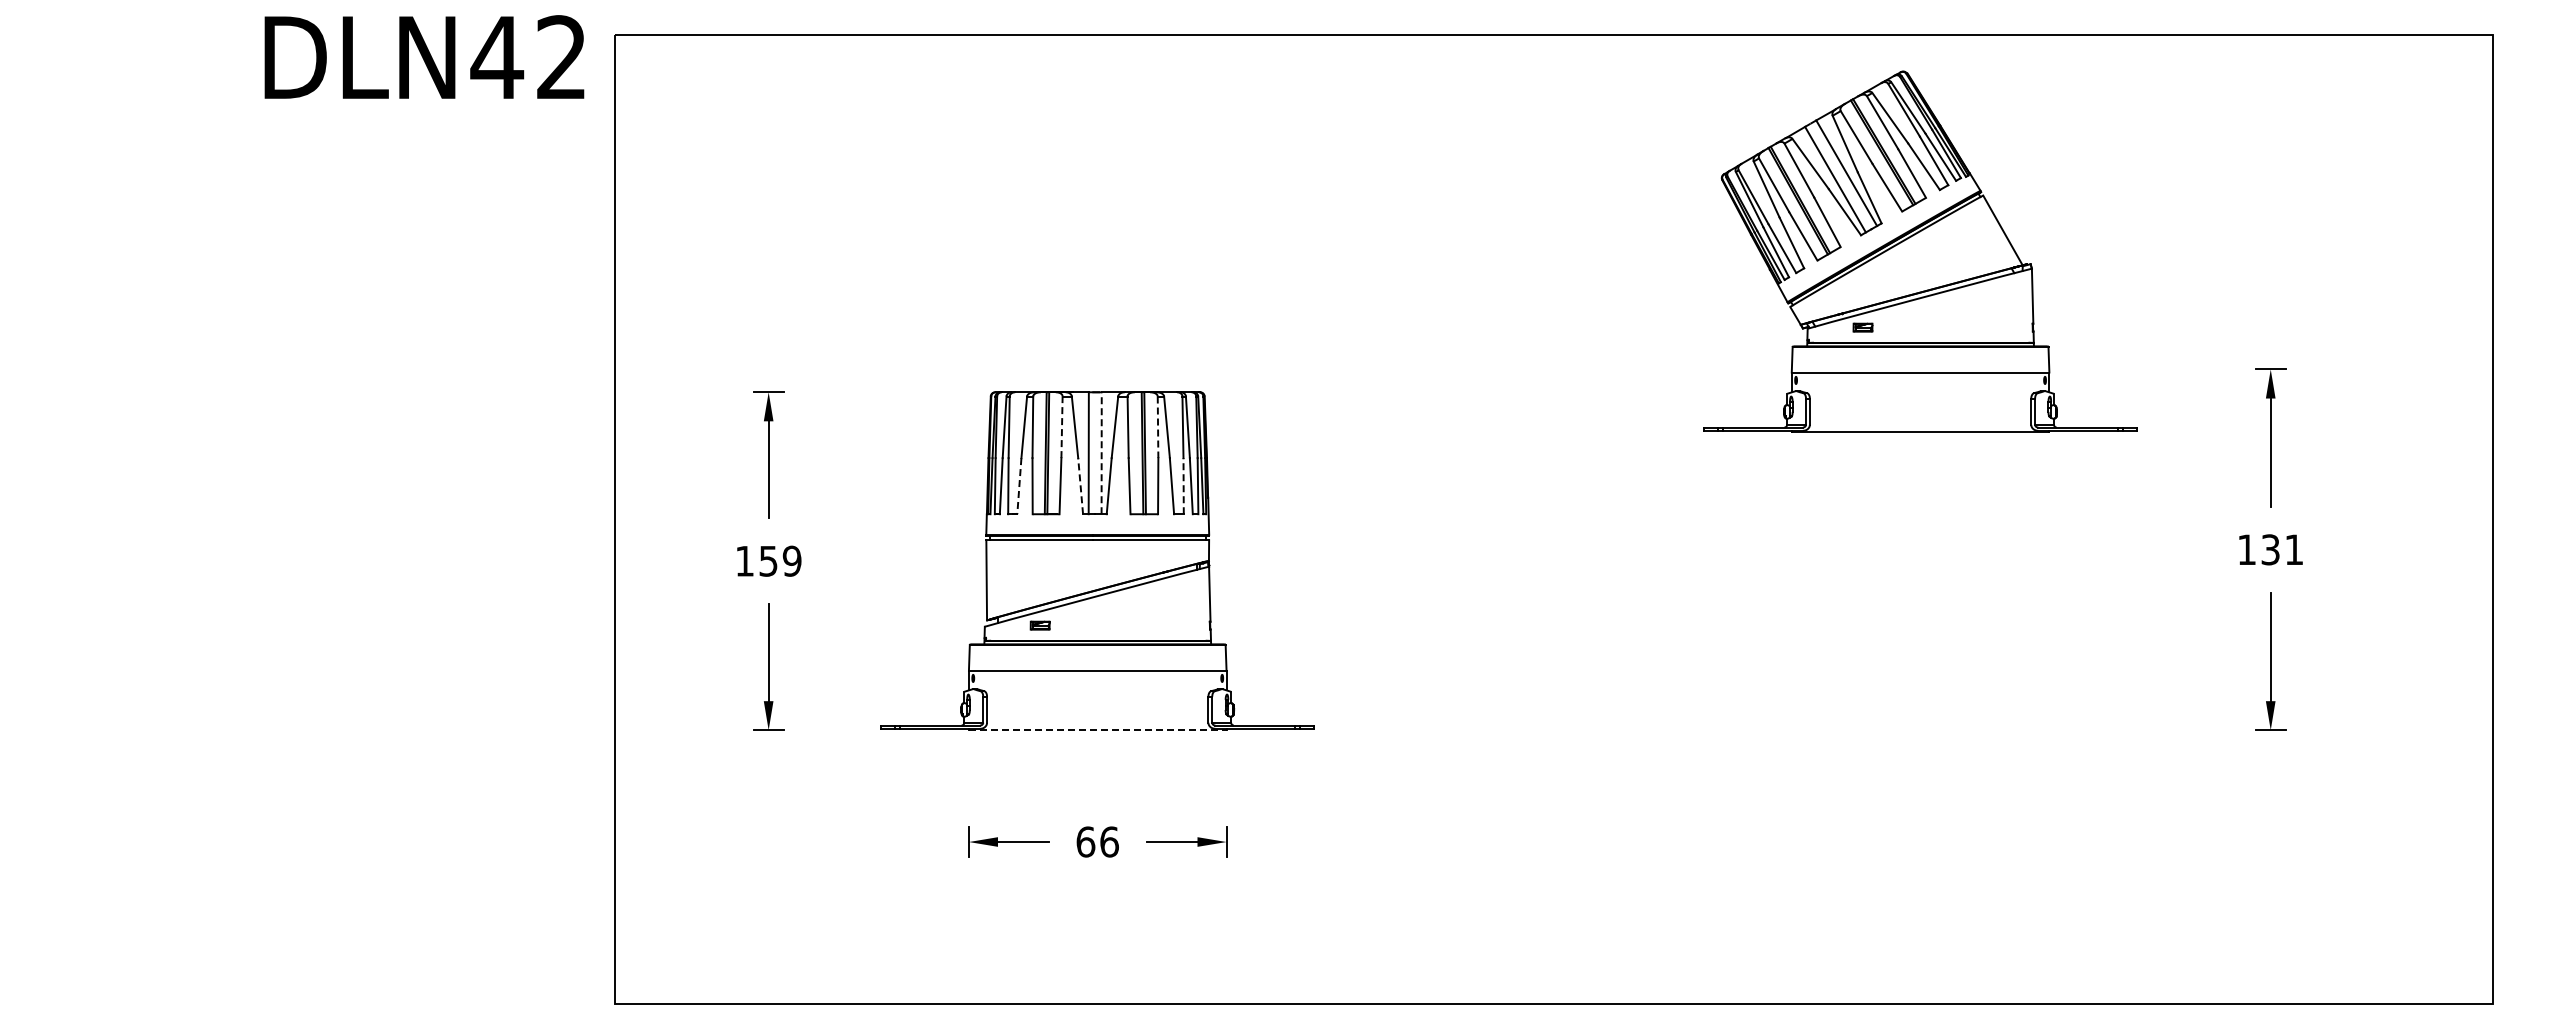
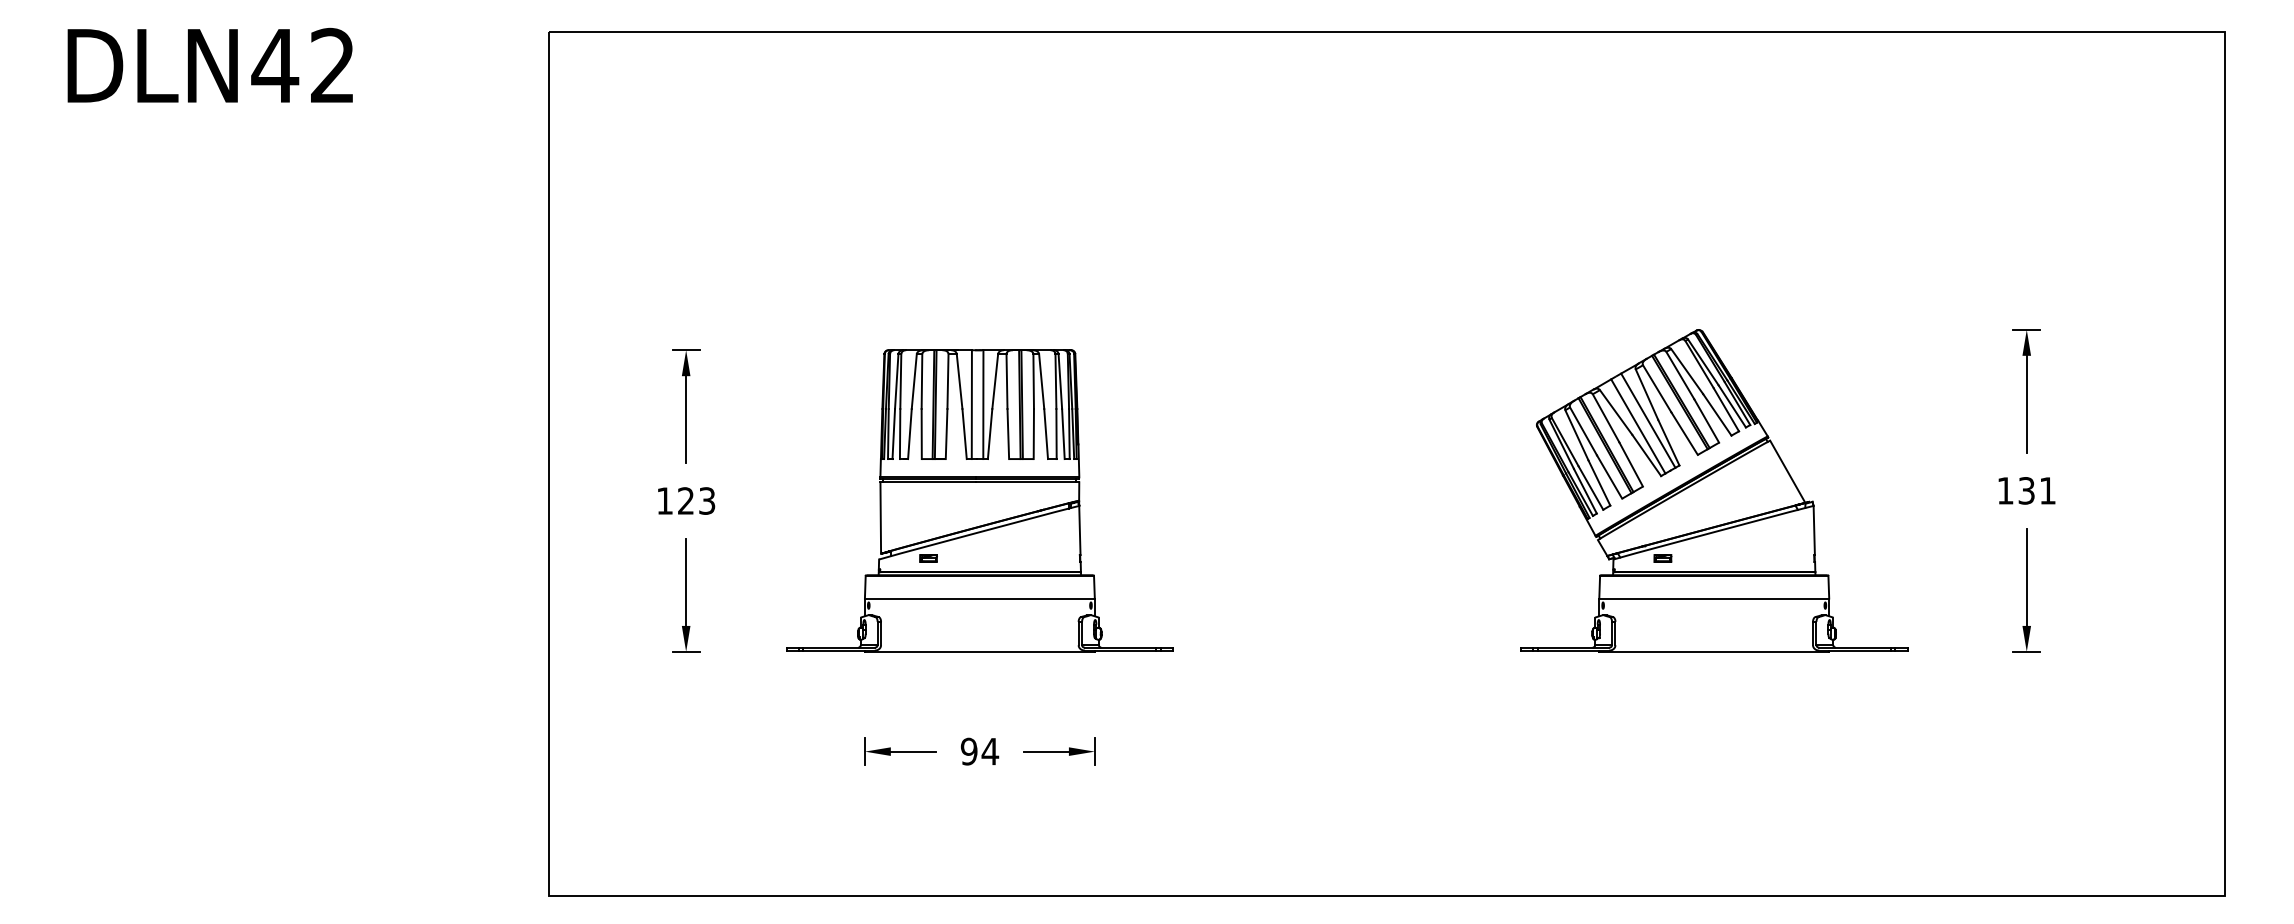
text: (424, 56) -> (210, 64), moved
part: (1920, 251) -> (1714, 490), moved
line: (1062, 427) -> (948, 381), dashed -> solid
line: (1158, 427) -> (1034, 381), dashed -> solid
line: (1101, 453) -> (983, 404), dashed -> solid
line: (1080, 485) -> (964, 433), dashed -> solid
line: (1183, 485) -> (1056, 433), dashed -> solid
line: (1019, 486) -> (910, 434), dashed -> solid
text: (780, 560) -> (696, 500), 159 -> 123
line: (1097, 730) -> (979, 652), dashed -> solid
text: (1097, 841) -> (979, 751), 66 -> 94

